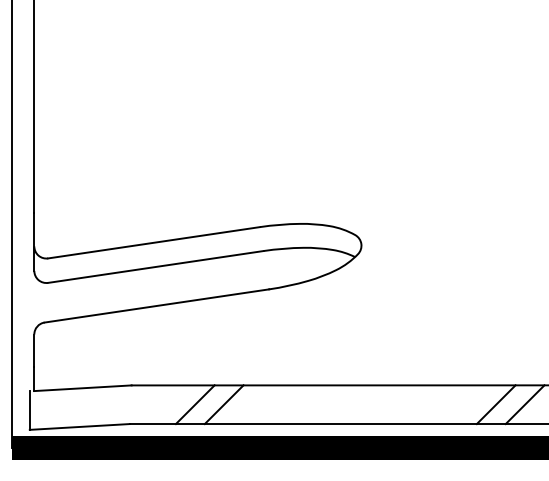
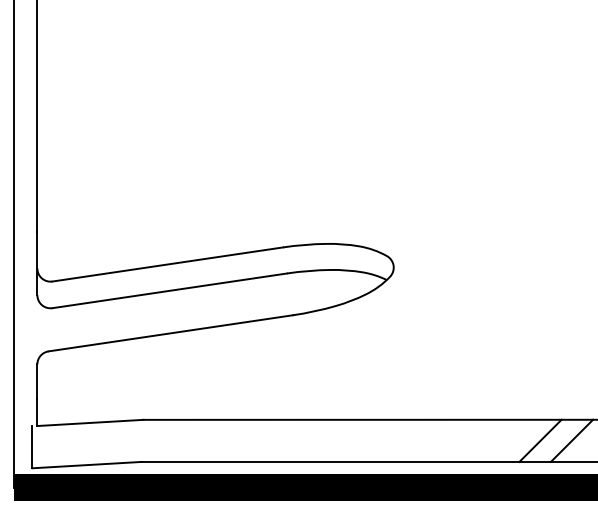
line: (195, 404) -> (212, 440), removed
line: (224, 404) -> (244, 440), removed

